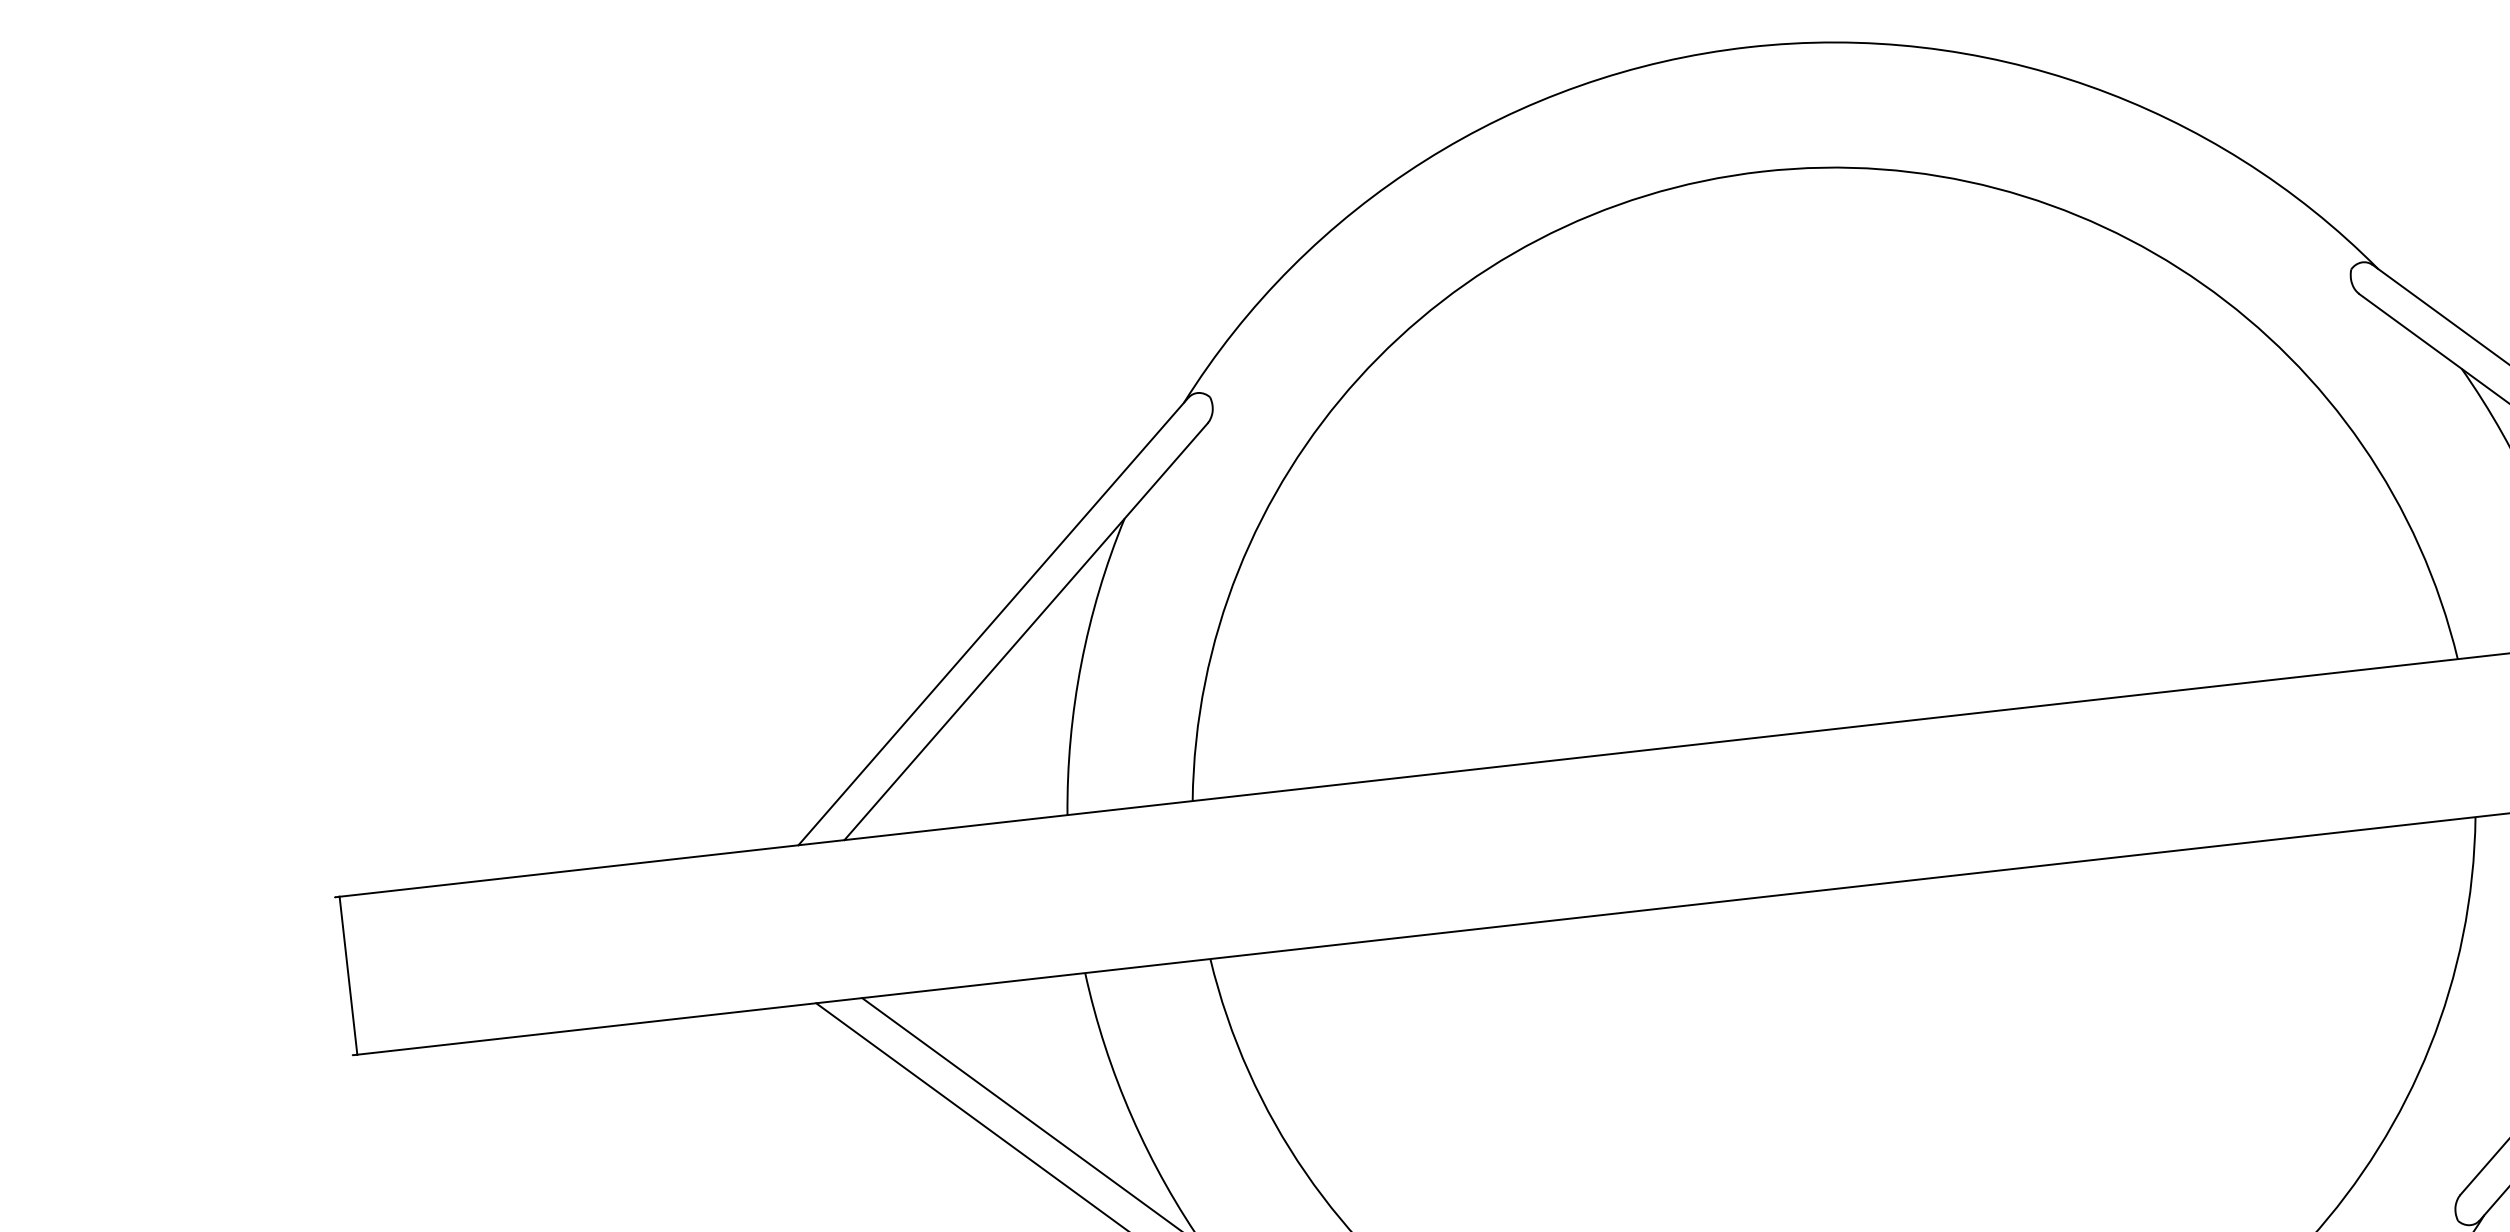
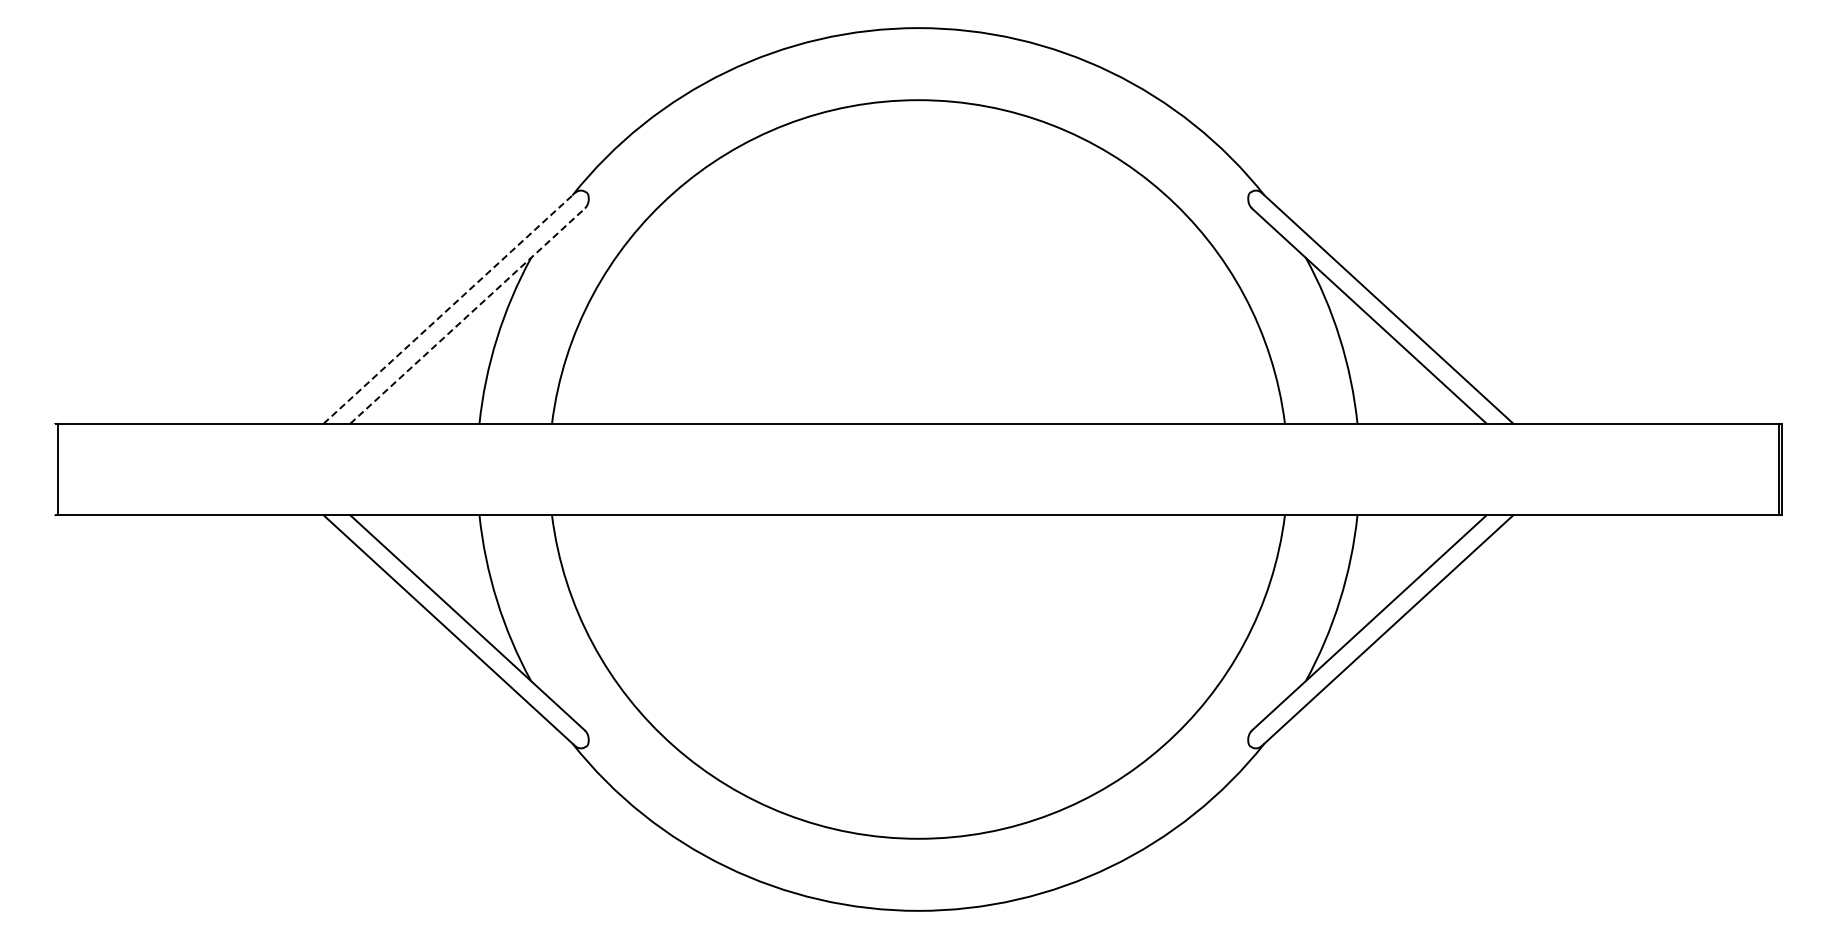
line: (993, 622) -> (449, 308), solid -> dashed
line: (1025, 630) -> (467, 315), solid -> dashed

